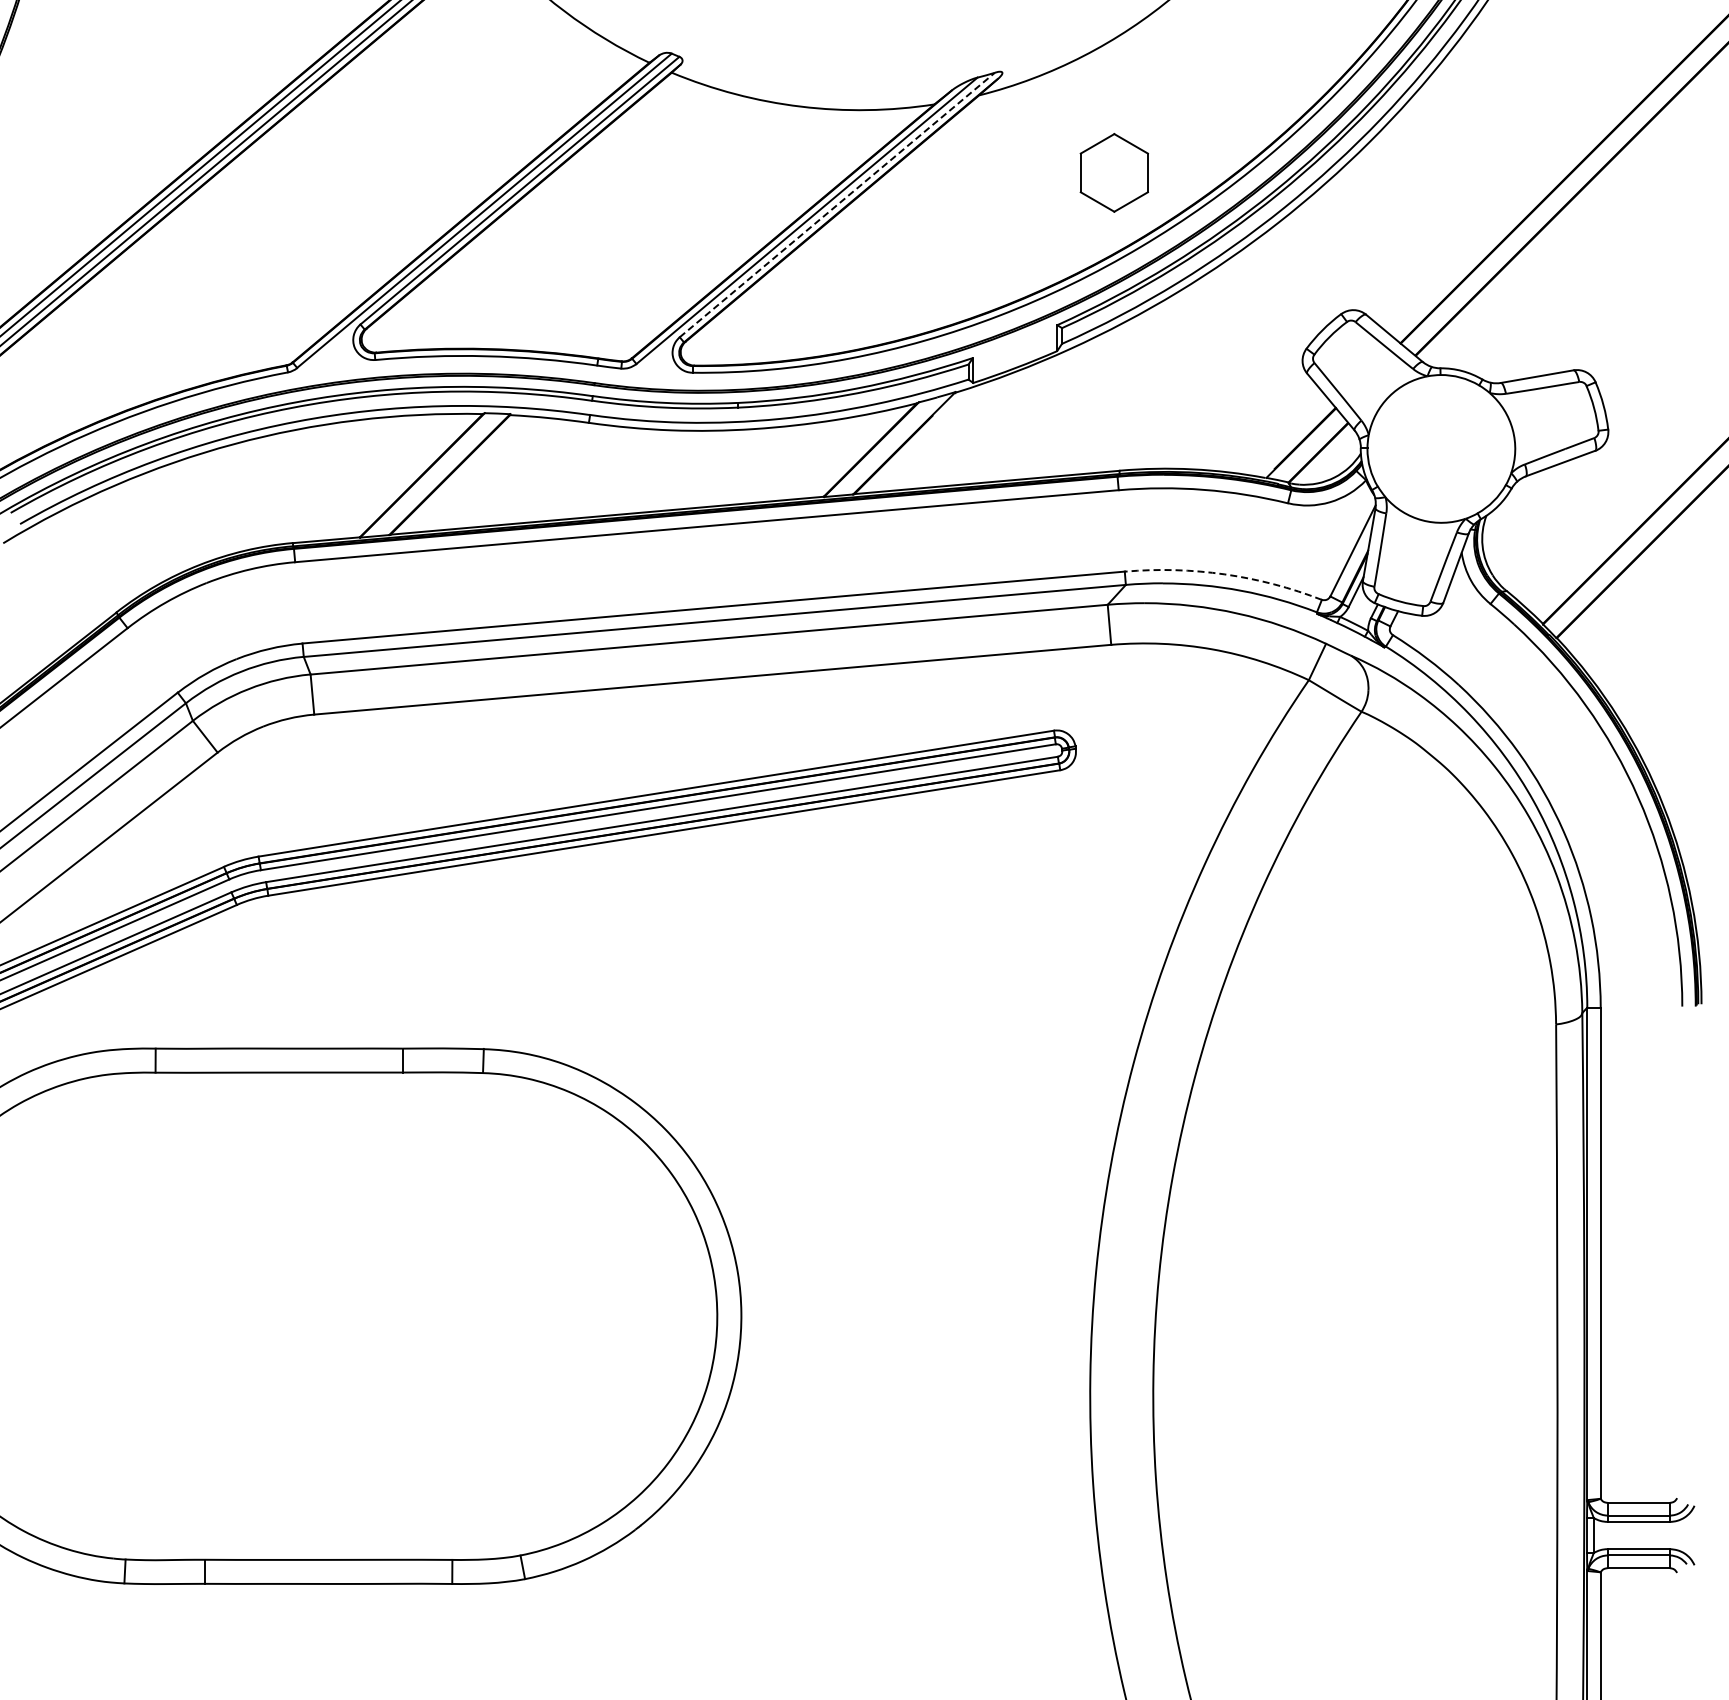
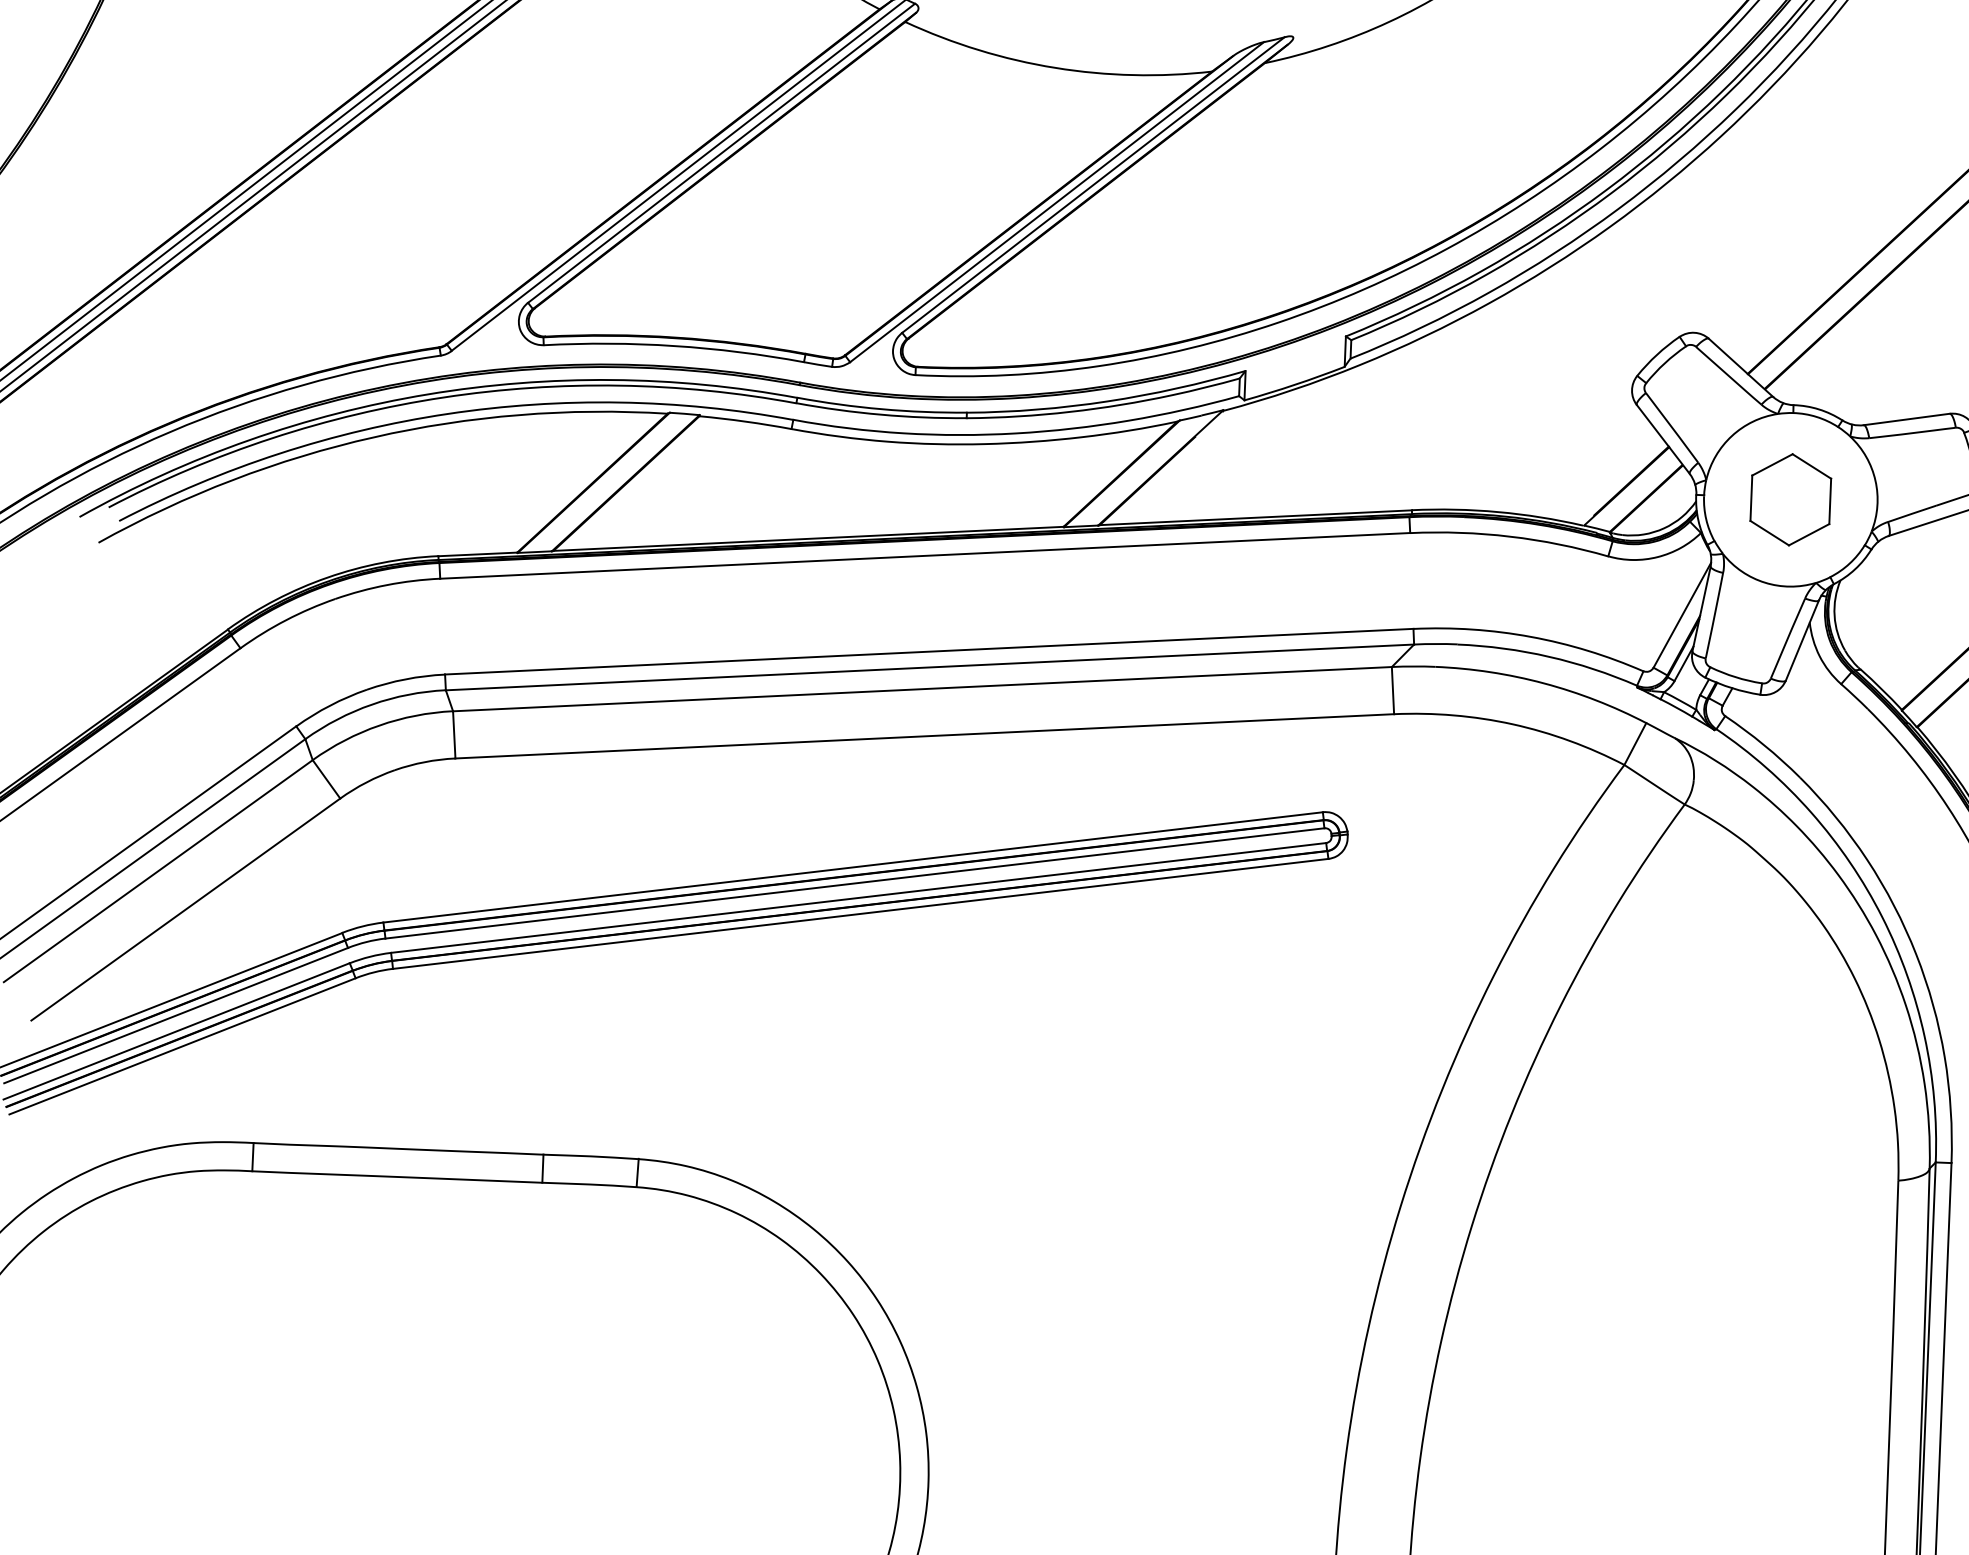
part: (1113, 172) -> (1789, 499), moved
line: (837, 204) -> (1093, 184), dashed -> solid
arc: (1224, 574) -> (1530, 636), dashed -> solid

